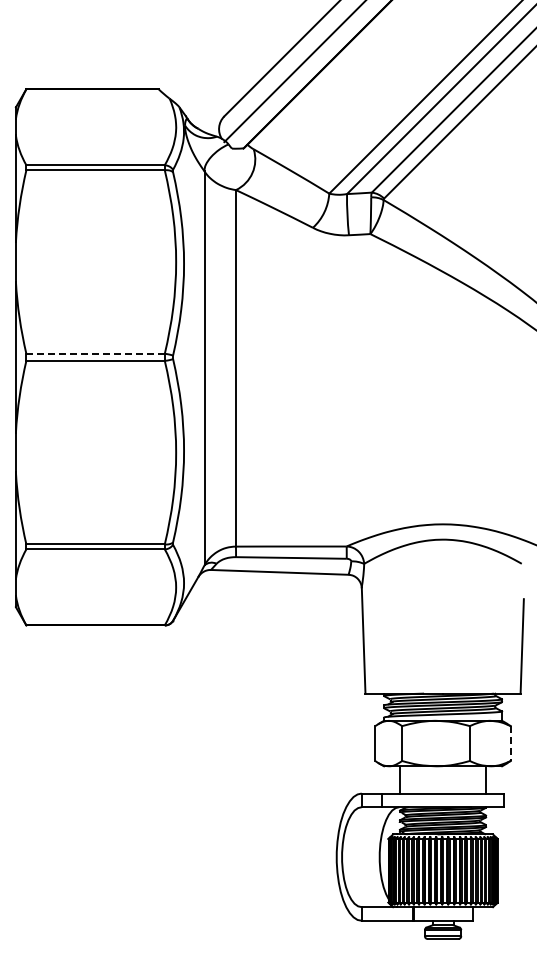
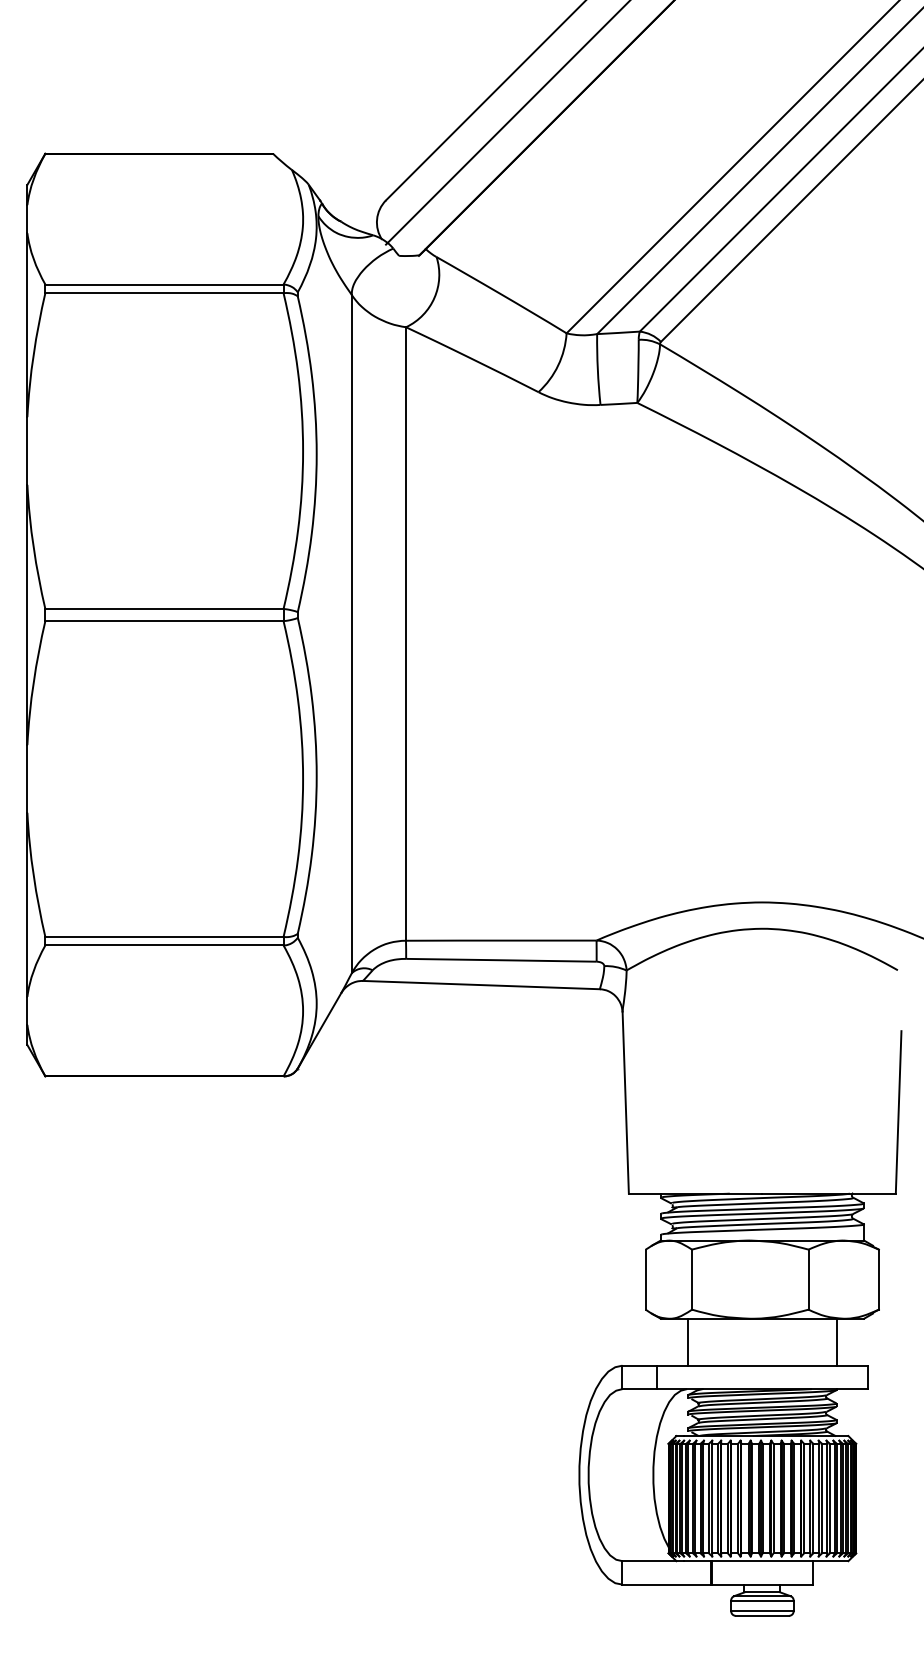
line: (95, 353) -> (164, 608), dashed -> solid
line: (510, 744) -> (878, 1281), dashed -> solid

